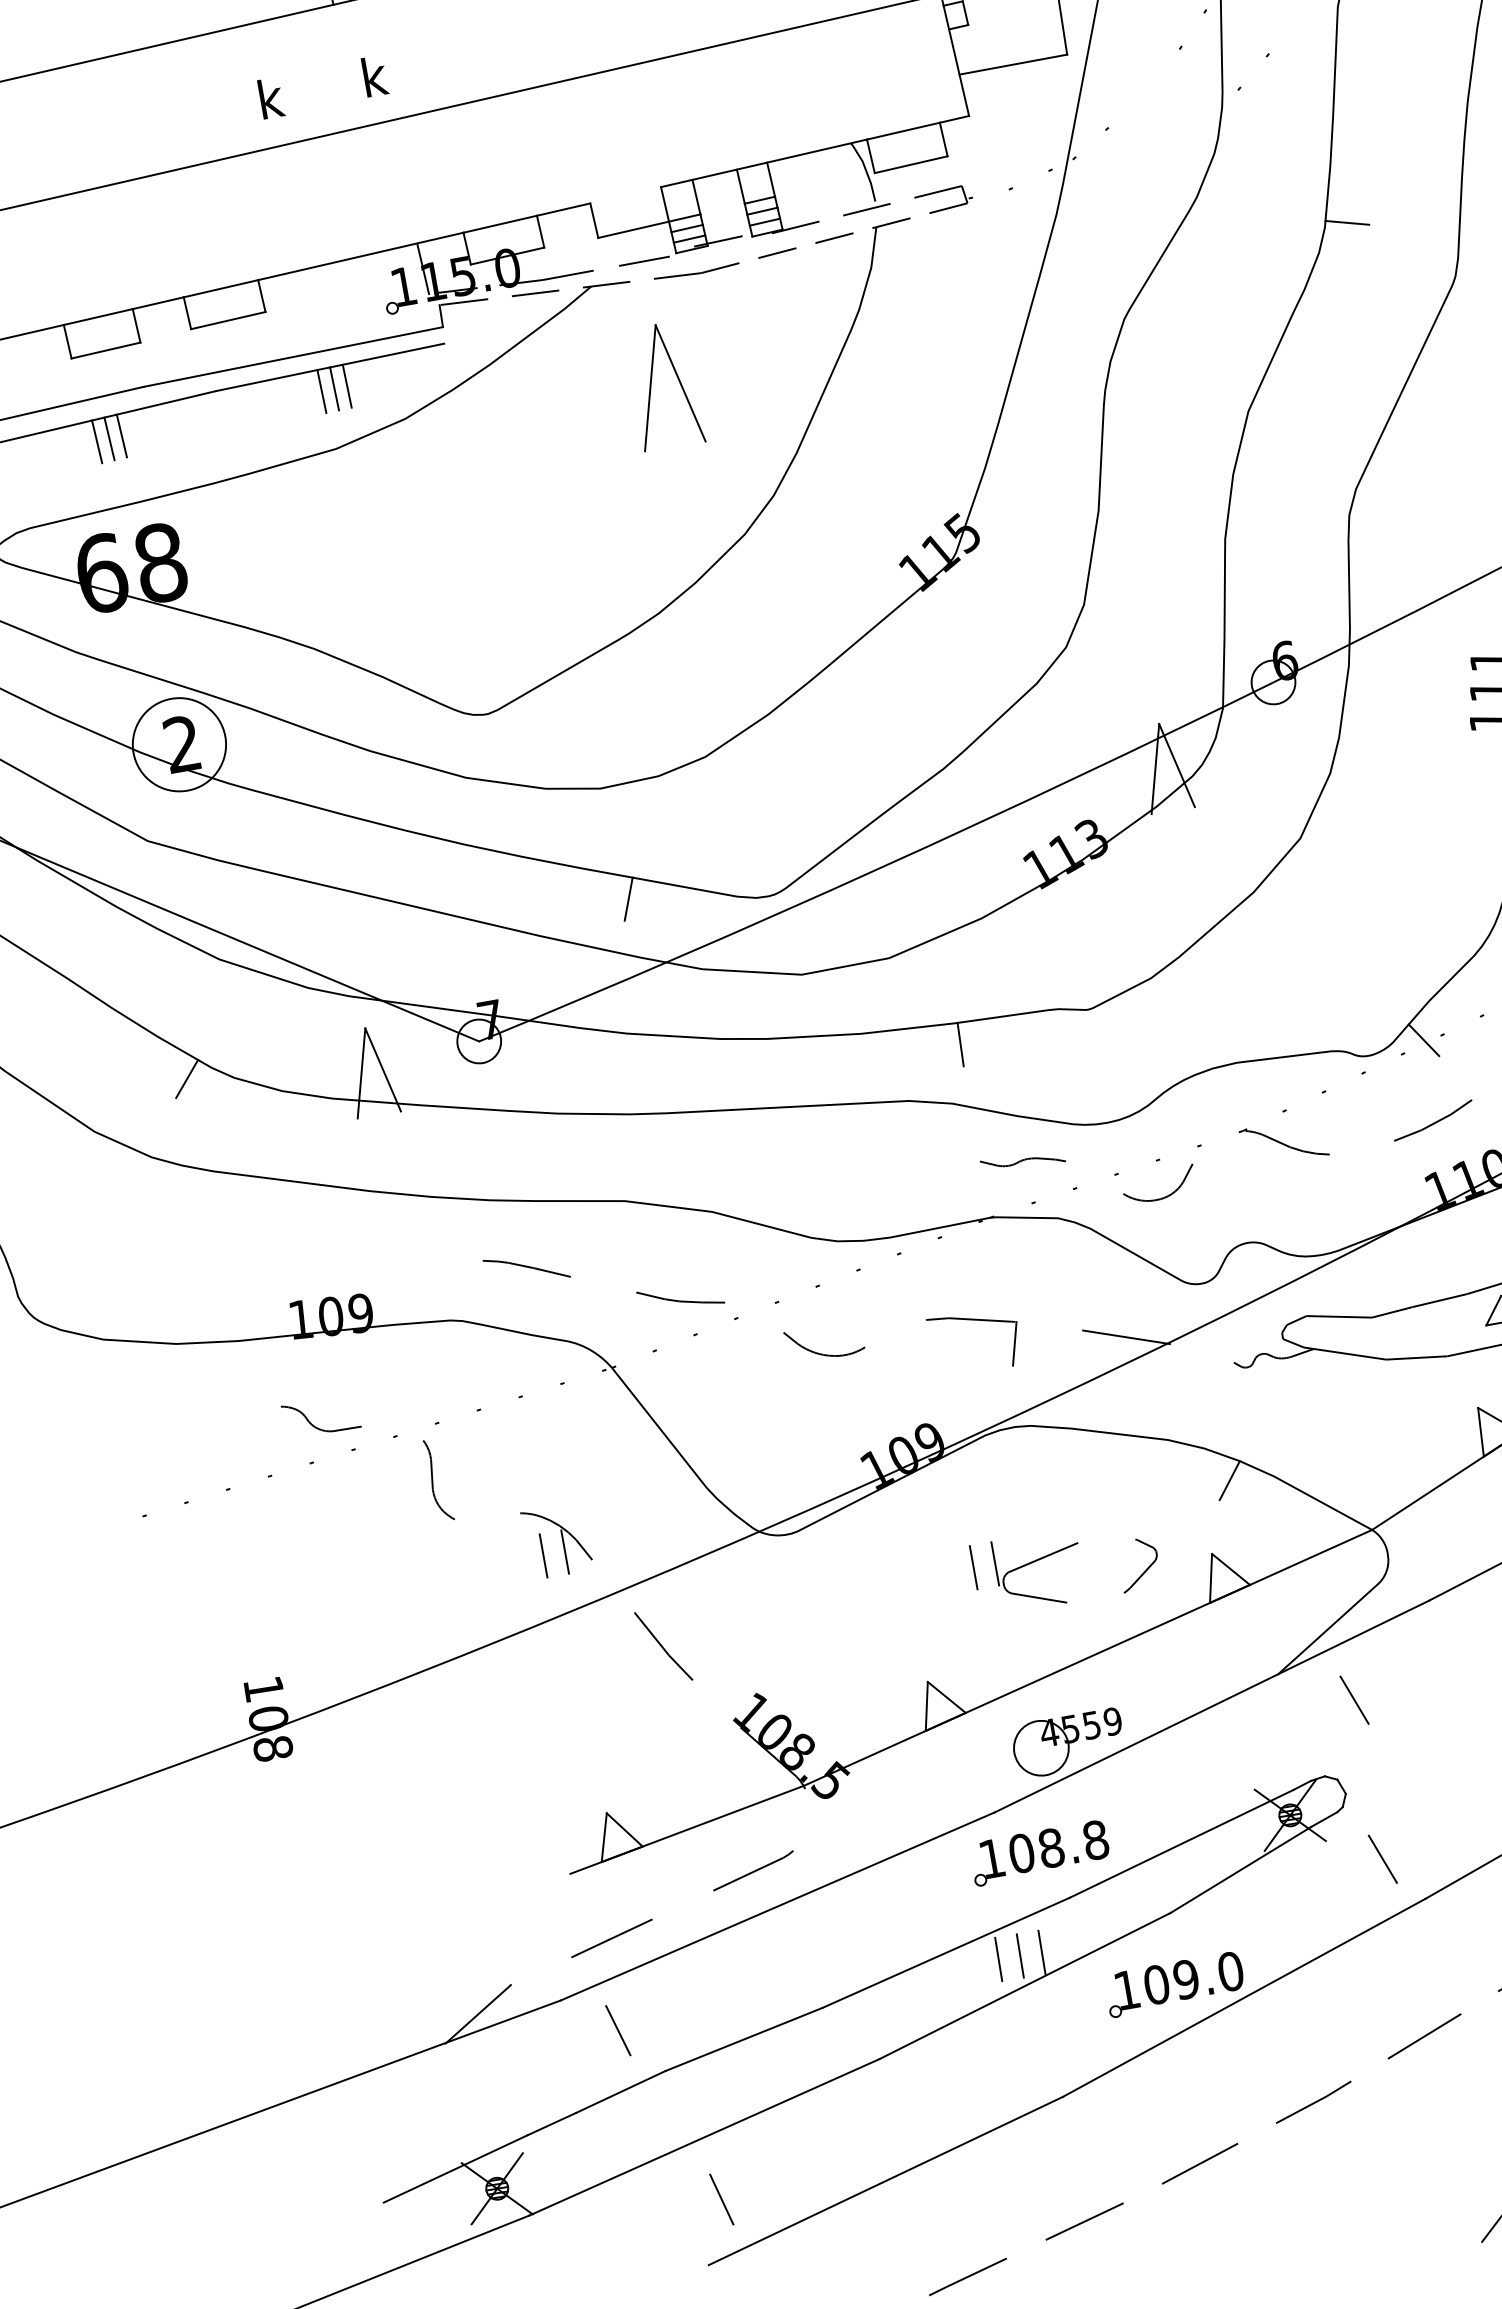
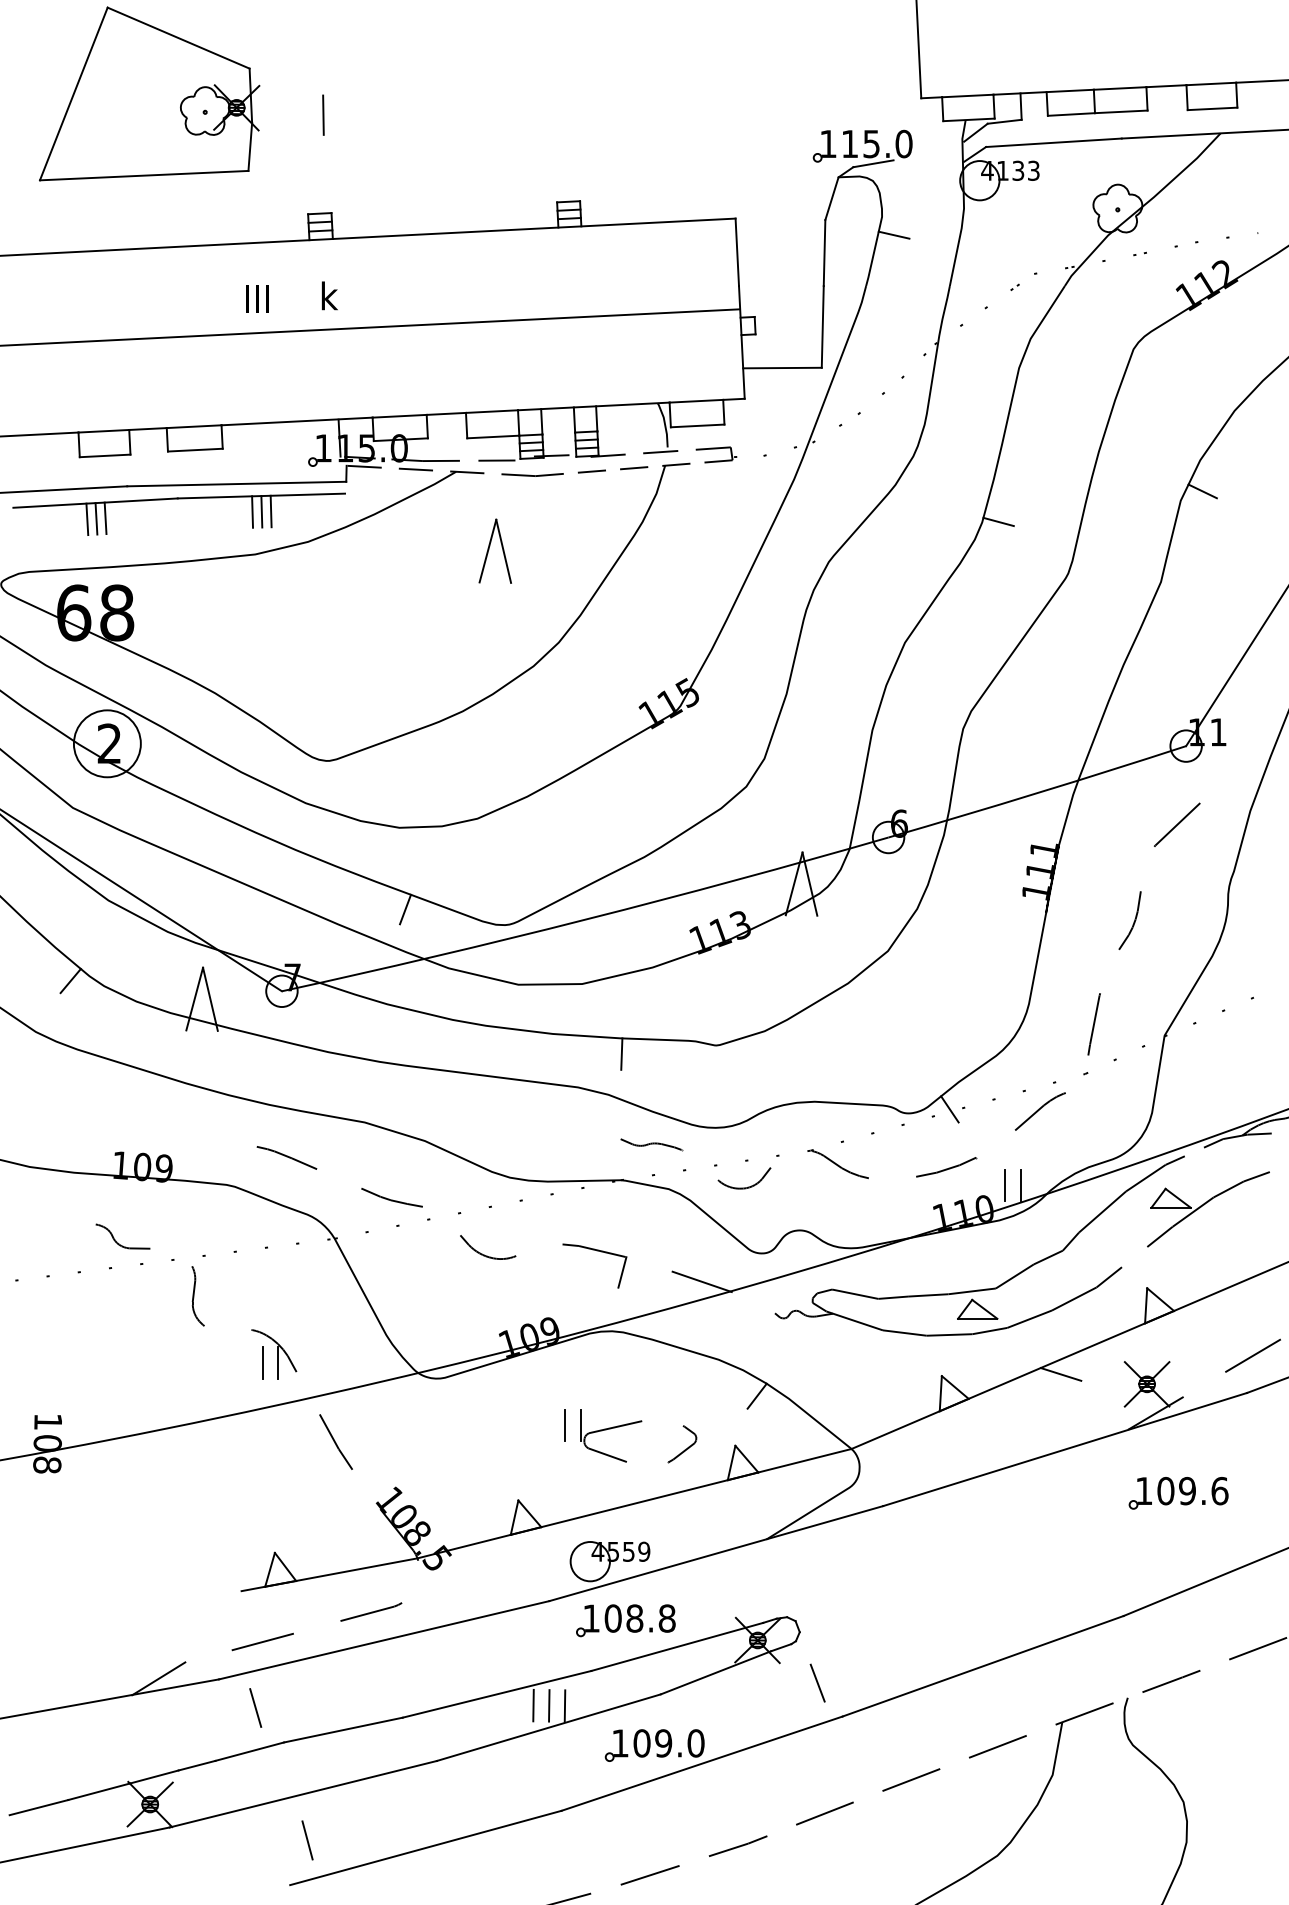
line: (1240, 86) -> (860, 412), moved
text: (275, 97) -> (256, 298), k -> III
line: (624, 195) -> (491, 411), added
part: (663, 385) -> (494, 550), size x0.71
line: (1354, 1699) -> (817, 1566), removed
part: (1039, 1853) -> (625, 1620), moved
line: (344, 2220) -> (38, 1807), added

